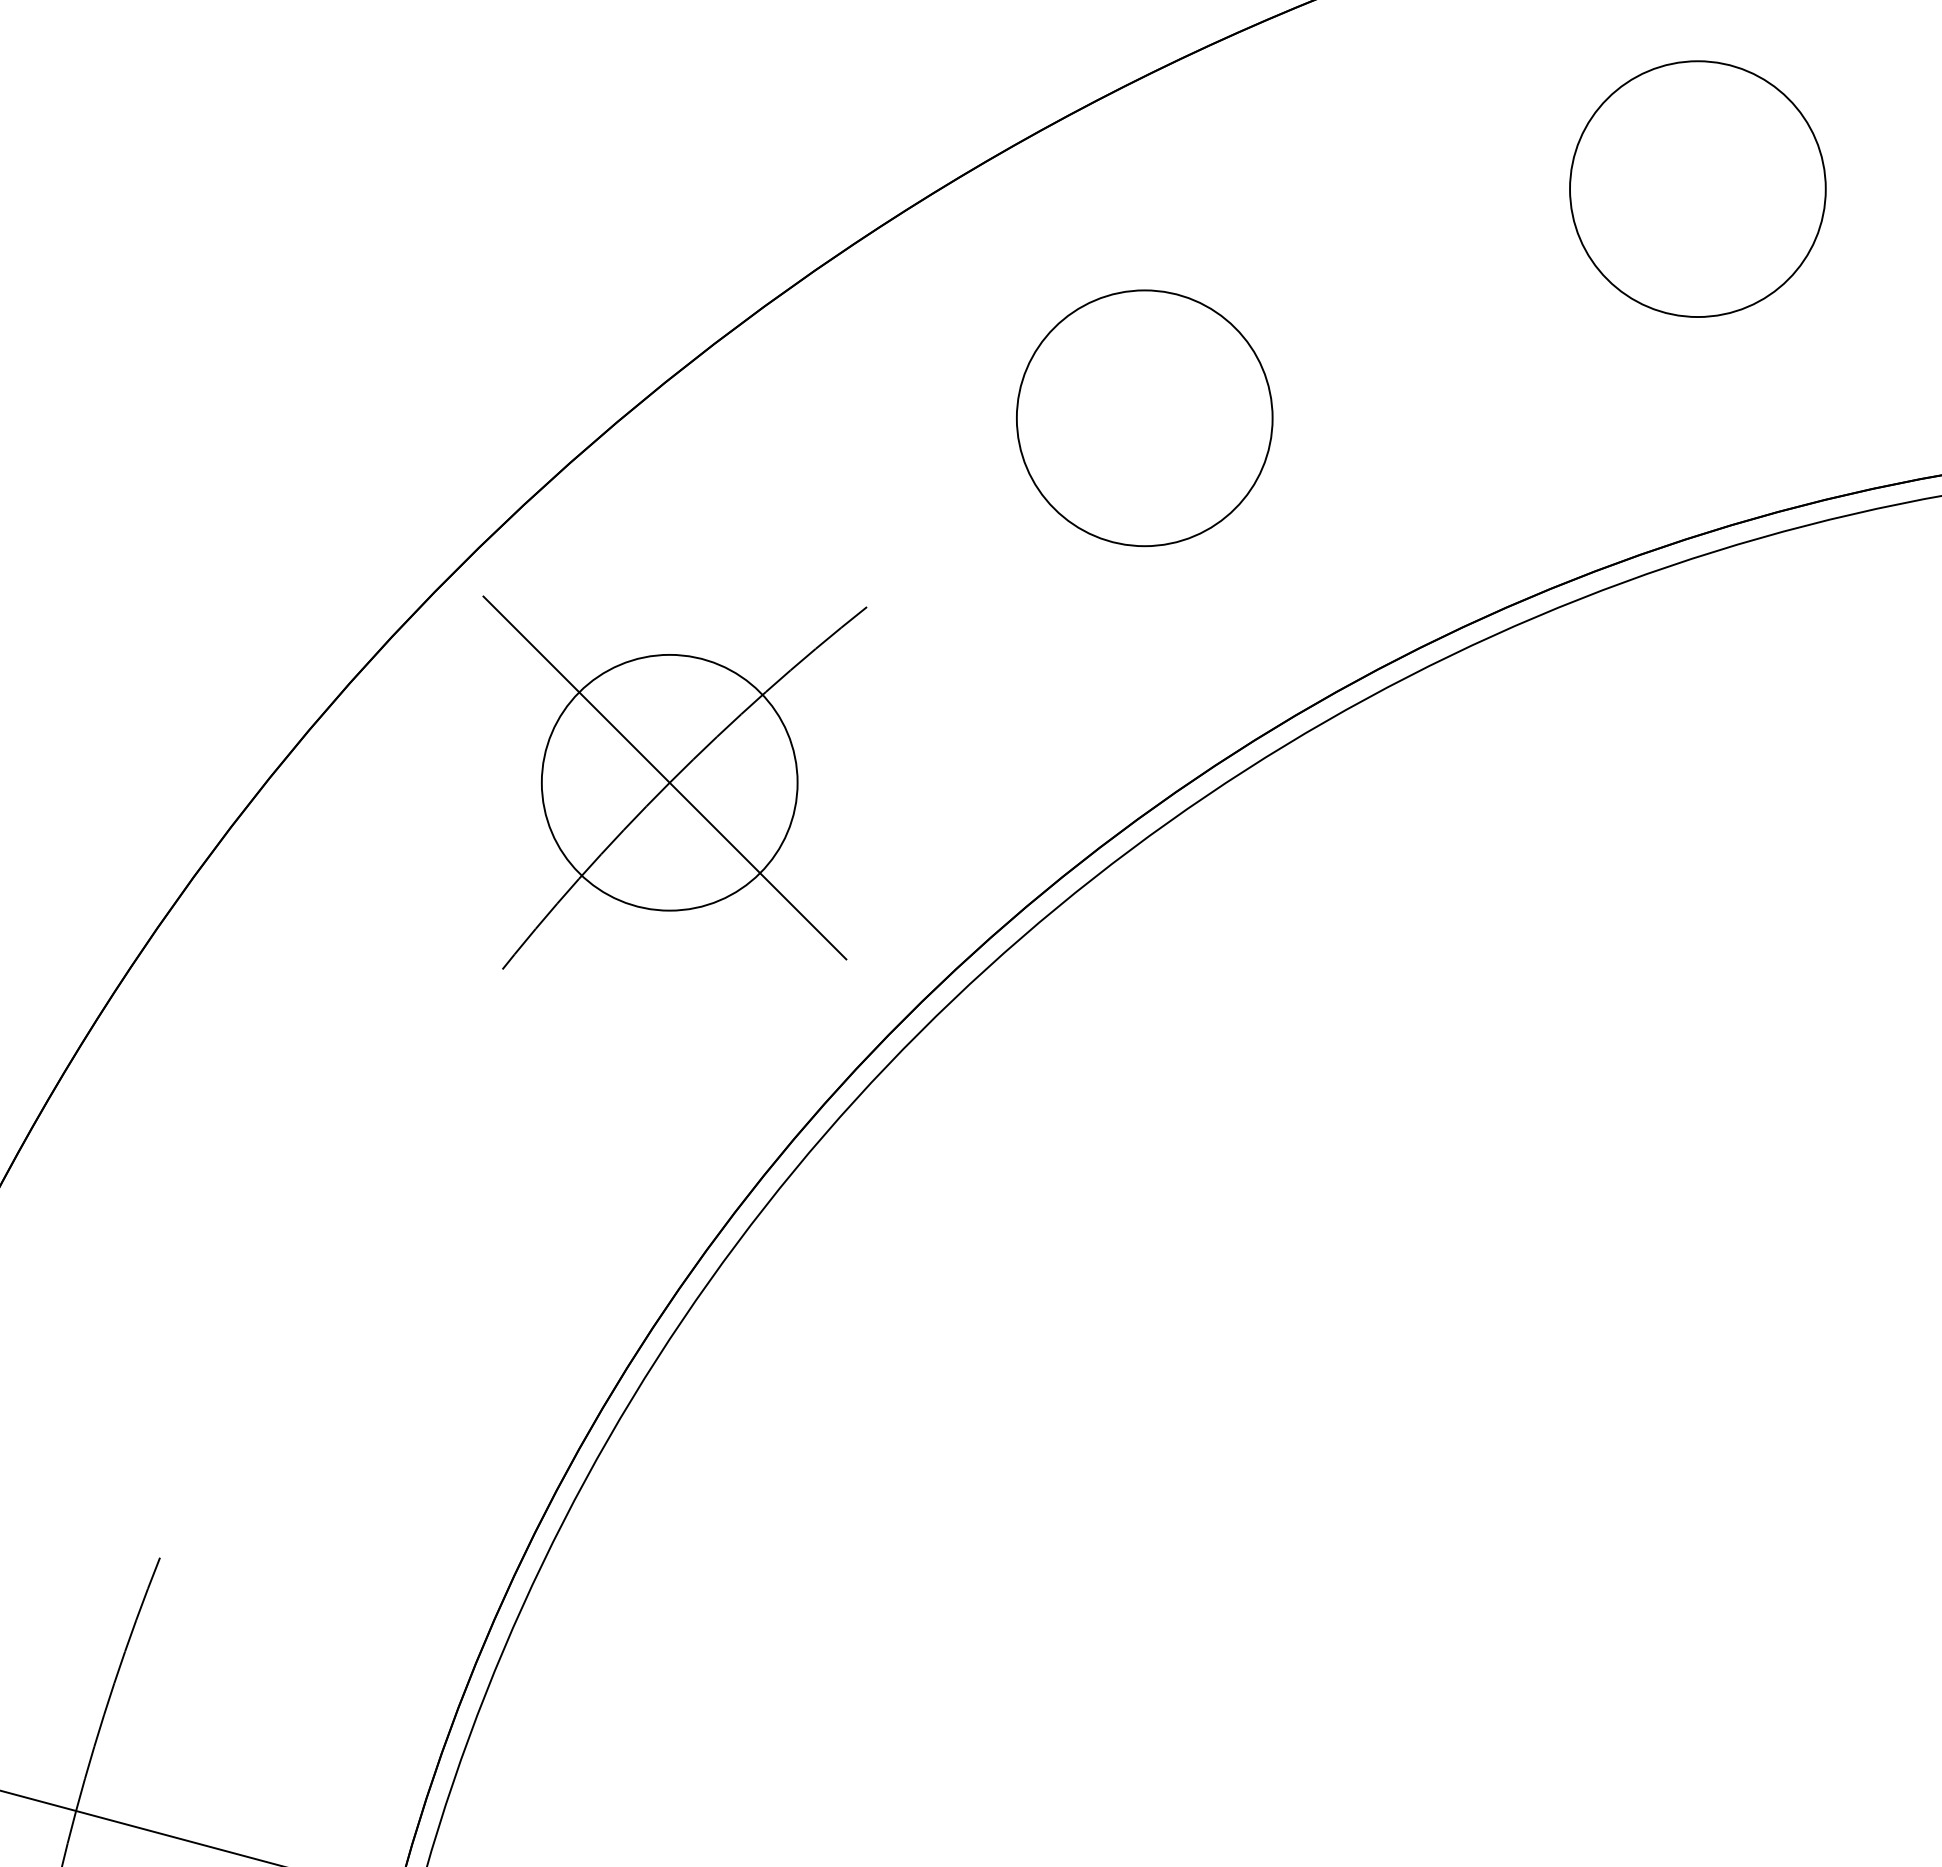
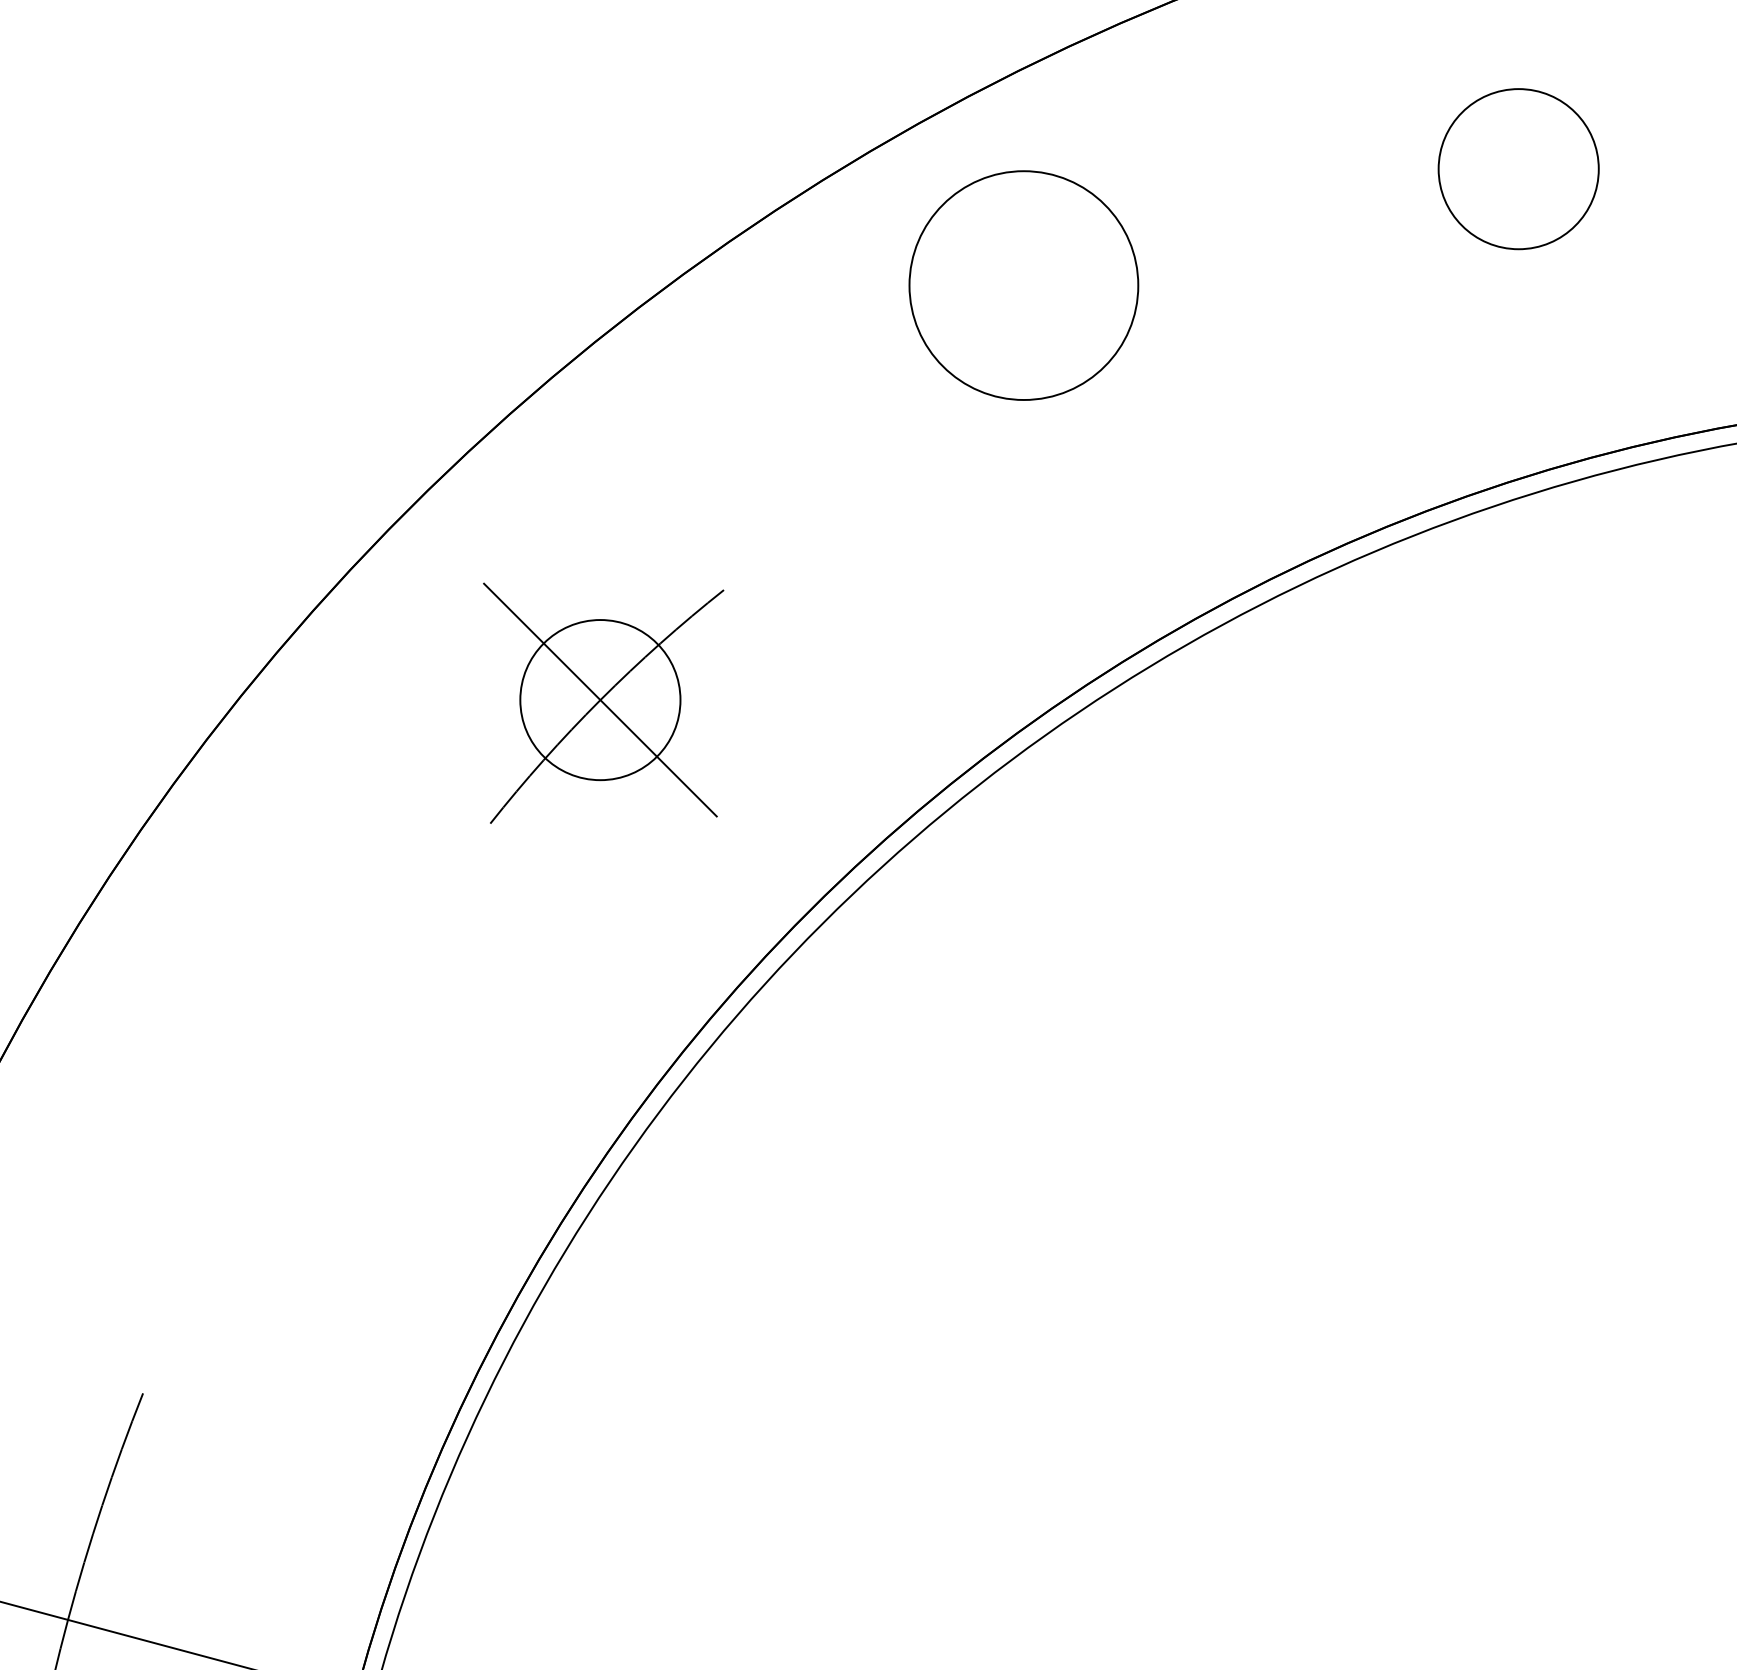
circle: (1697, 189) -> (1518, 169), size x0.7
circle: (1144, 418) -> (1023, 285), moved
part: (674, 782) -> (603, 699), size x0.7

